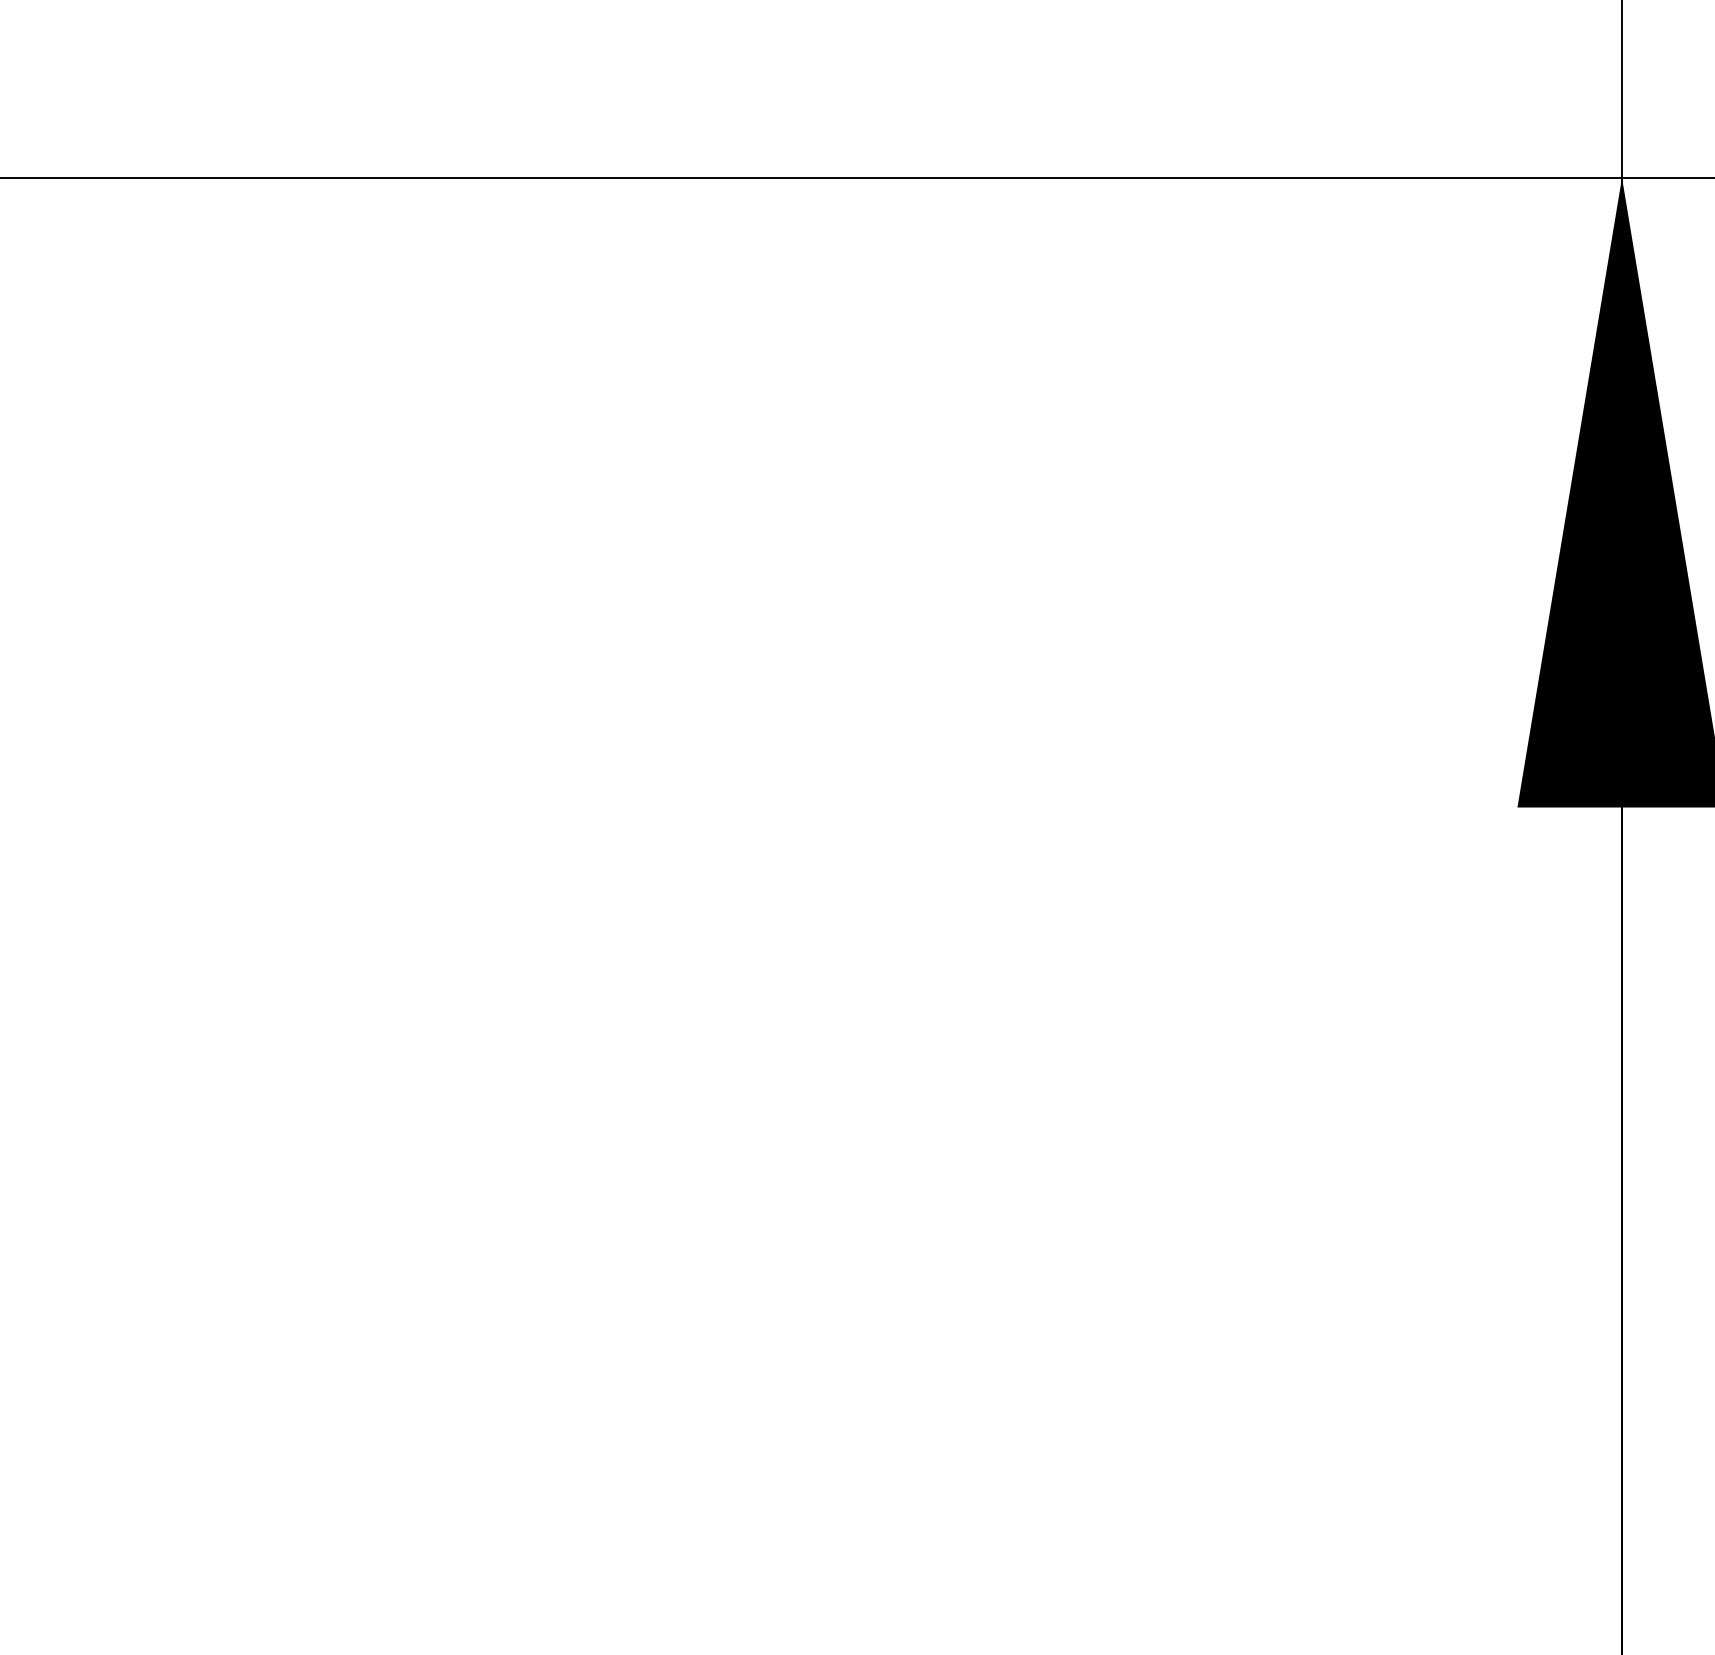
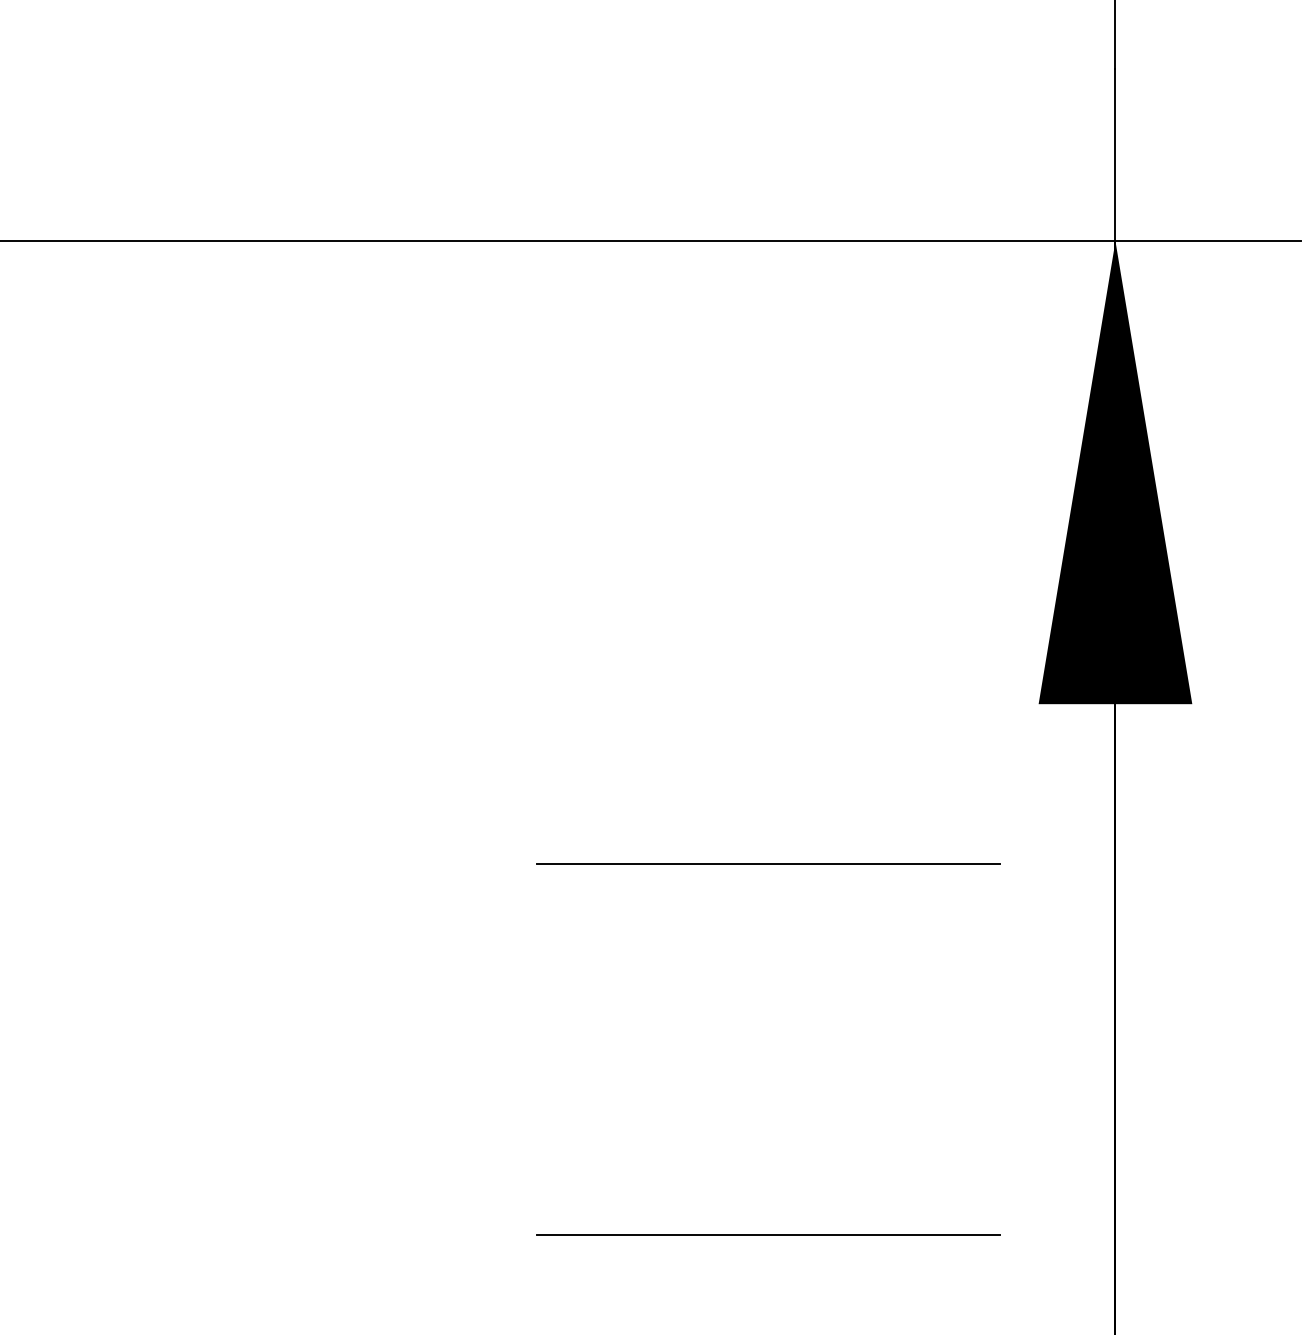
line: (1148, 1025) -> (767, 864), added
line: (1148, 1529) -> (767, 1234), added

